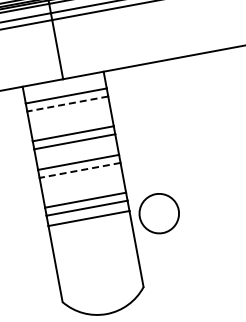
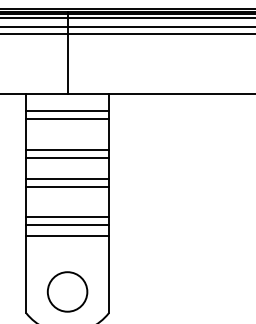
line: (67, 104) -> (67, 119), dashed -> solid
line: (80, 170) -> (67, 187), dashed -> solid
circle: (159, 213) -> (67, 291), moved

